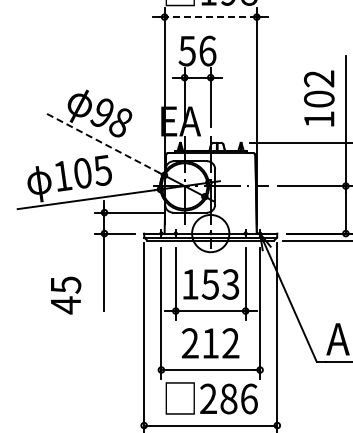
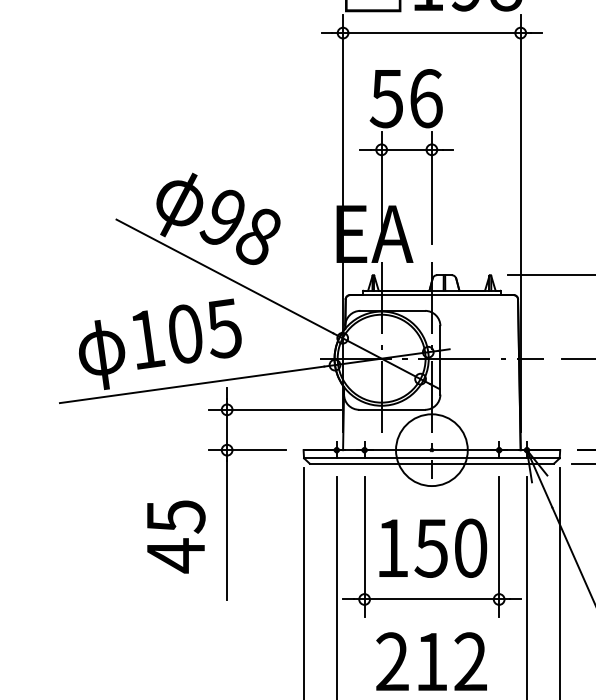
line: (210, 17) -> (431, 33), dashed -> solid
line: (103, 143) -> (225, 276), dashed -> solid
text: (230, 284) -> (469, 548), 153 -> 150
text: (66, 295) -> (177, 536), moved

